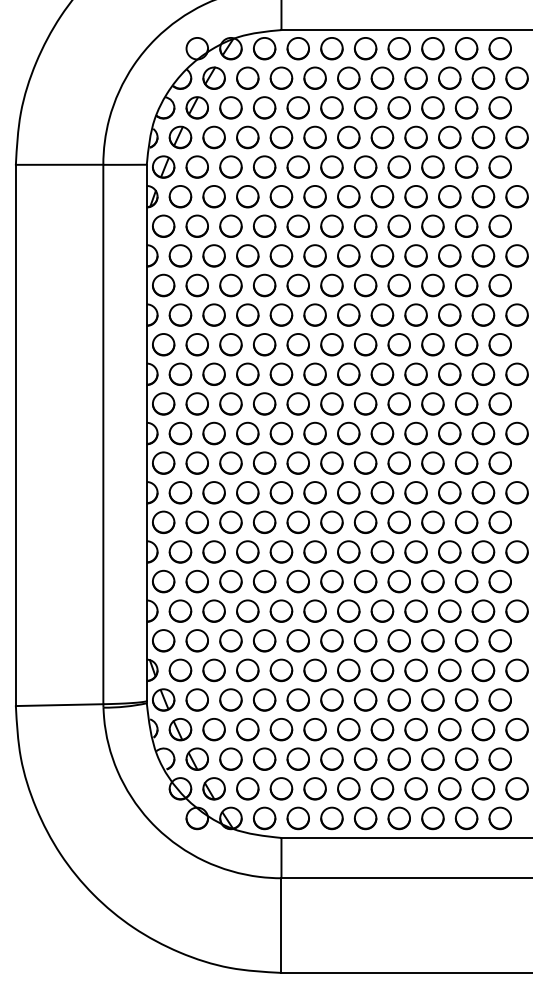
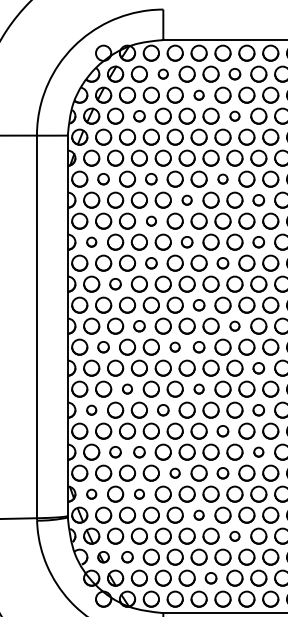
part: (281, 77) -> (163, 73), size x0.6
part: (382, 77) -> (234, 73), size x0.7
circle: (331, 107) -> (198, 94), size x0.6
part: (247, 137) -> (139, 116), size x0.7
part: (382, 137) -> (234, 116), size x0.6
circle: (196, 225) -> (103, 178), size x0.7
part: (264, 225) -> (151, 178), size x0.7
part: (365, 225) -> (222, 178), size x0.6
circle: (314, 255) -> (186, 199), size x0.6
circle: (415, 255) -> (258, 199), size x0.7
part: (264, 285) -> (151, 221), size x0.6
part: (180, 314) -> (91, 241), size x0.6
circle: (314, 314) -> (186, 241), size x0.7
circle: (415, 314) -> (258, 241), size x0.7
circle: (264, 344) -> (151, 263), size x0.7
part: (365, 344) -> (222, 263), size x0.7
circle: (213, 373) -> (115, 283), size x0.7
circle: (331, 403) -> (198, 304), size x0.7
part: (247, 433) -> (139, 326), size x0.7
part: (382, 433) -> (234, 326), size x0.6
circle: (196, 462) -> (103, 346), size x0.7
circle: (297, 462) -> (174, 346), size x0.6
circle: (331, 462) -> (198, 346), size x0.7
circle: (415, 492) -> (258, 368), size x0.7
circle: (230, 521) -> (127, 388), size x0.6
circle: (331, 521) -> (198, 388), size x0.6
part: (180, 551) -> (91, 409), size x0.6
part: (281, 551) -> (163, 409), size x0.7
circle: (415, 551) -> (258, 409), size x0.7
part: (365, 581) -> (222, 431), size x0.7
circle: (213, 610) -> (115, 451), size x0.7
circle: (247, 610) -> (139, 451), size x0.7
circle: (415, 610) -> (258, 451), size x0.6
circle: (297, 640) -> (174, 473), size x0.6
part: (365, 640) -> (222, 473), size x0.7
part: (180, 670) -> (91, 494), size x0.6
part: (247, 670) -> (139, 494), size x0.6
circle: (331, 699) -> (198, 514), size x0.6
part: (382, 729) -> (234, 536), size x0.6
part: (196, 758) -> (103, 556), size x0.7
circle: (230, 758) -> (127, 556), size x0.7
circle: (348, 788) -> (210, 578), size x0.7

